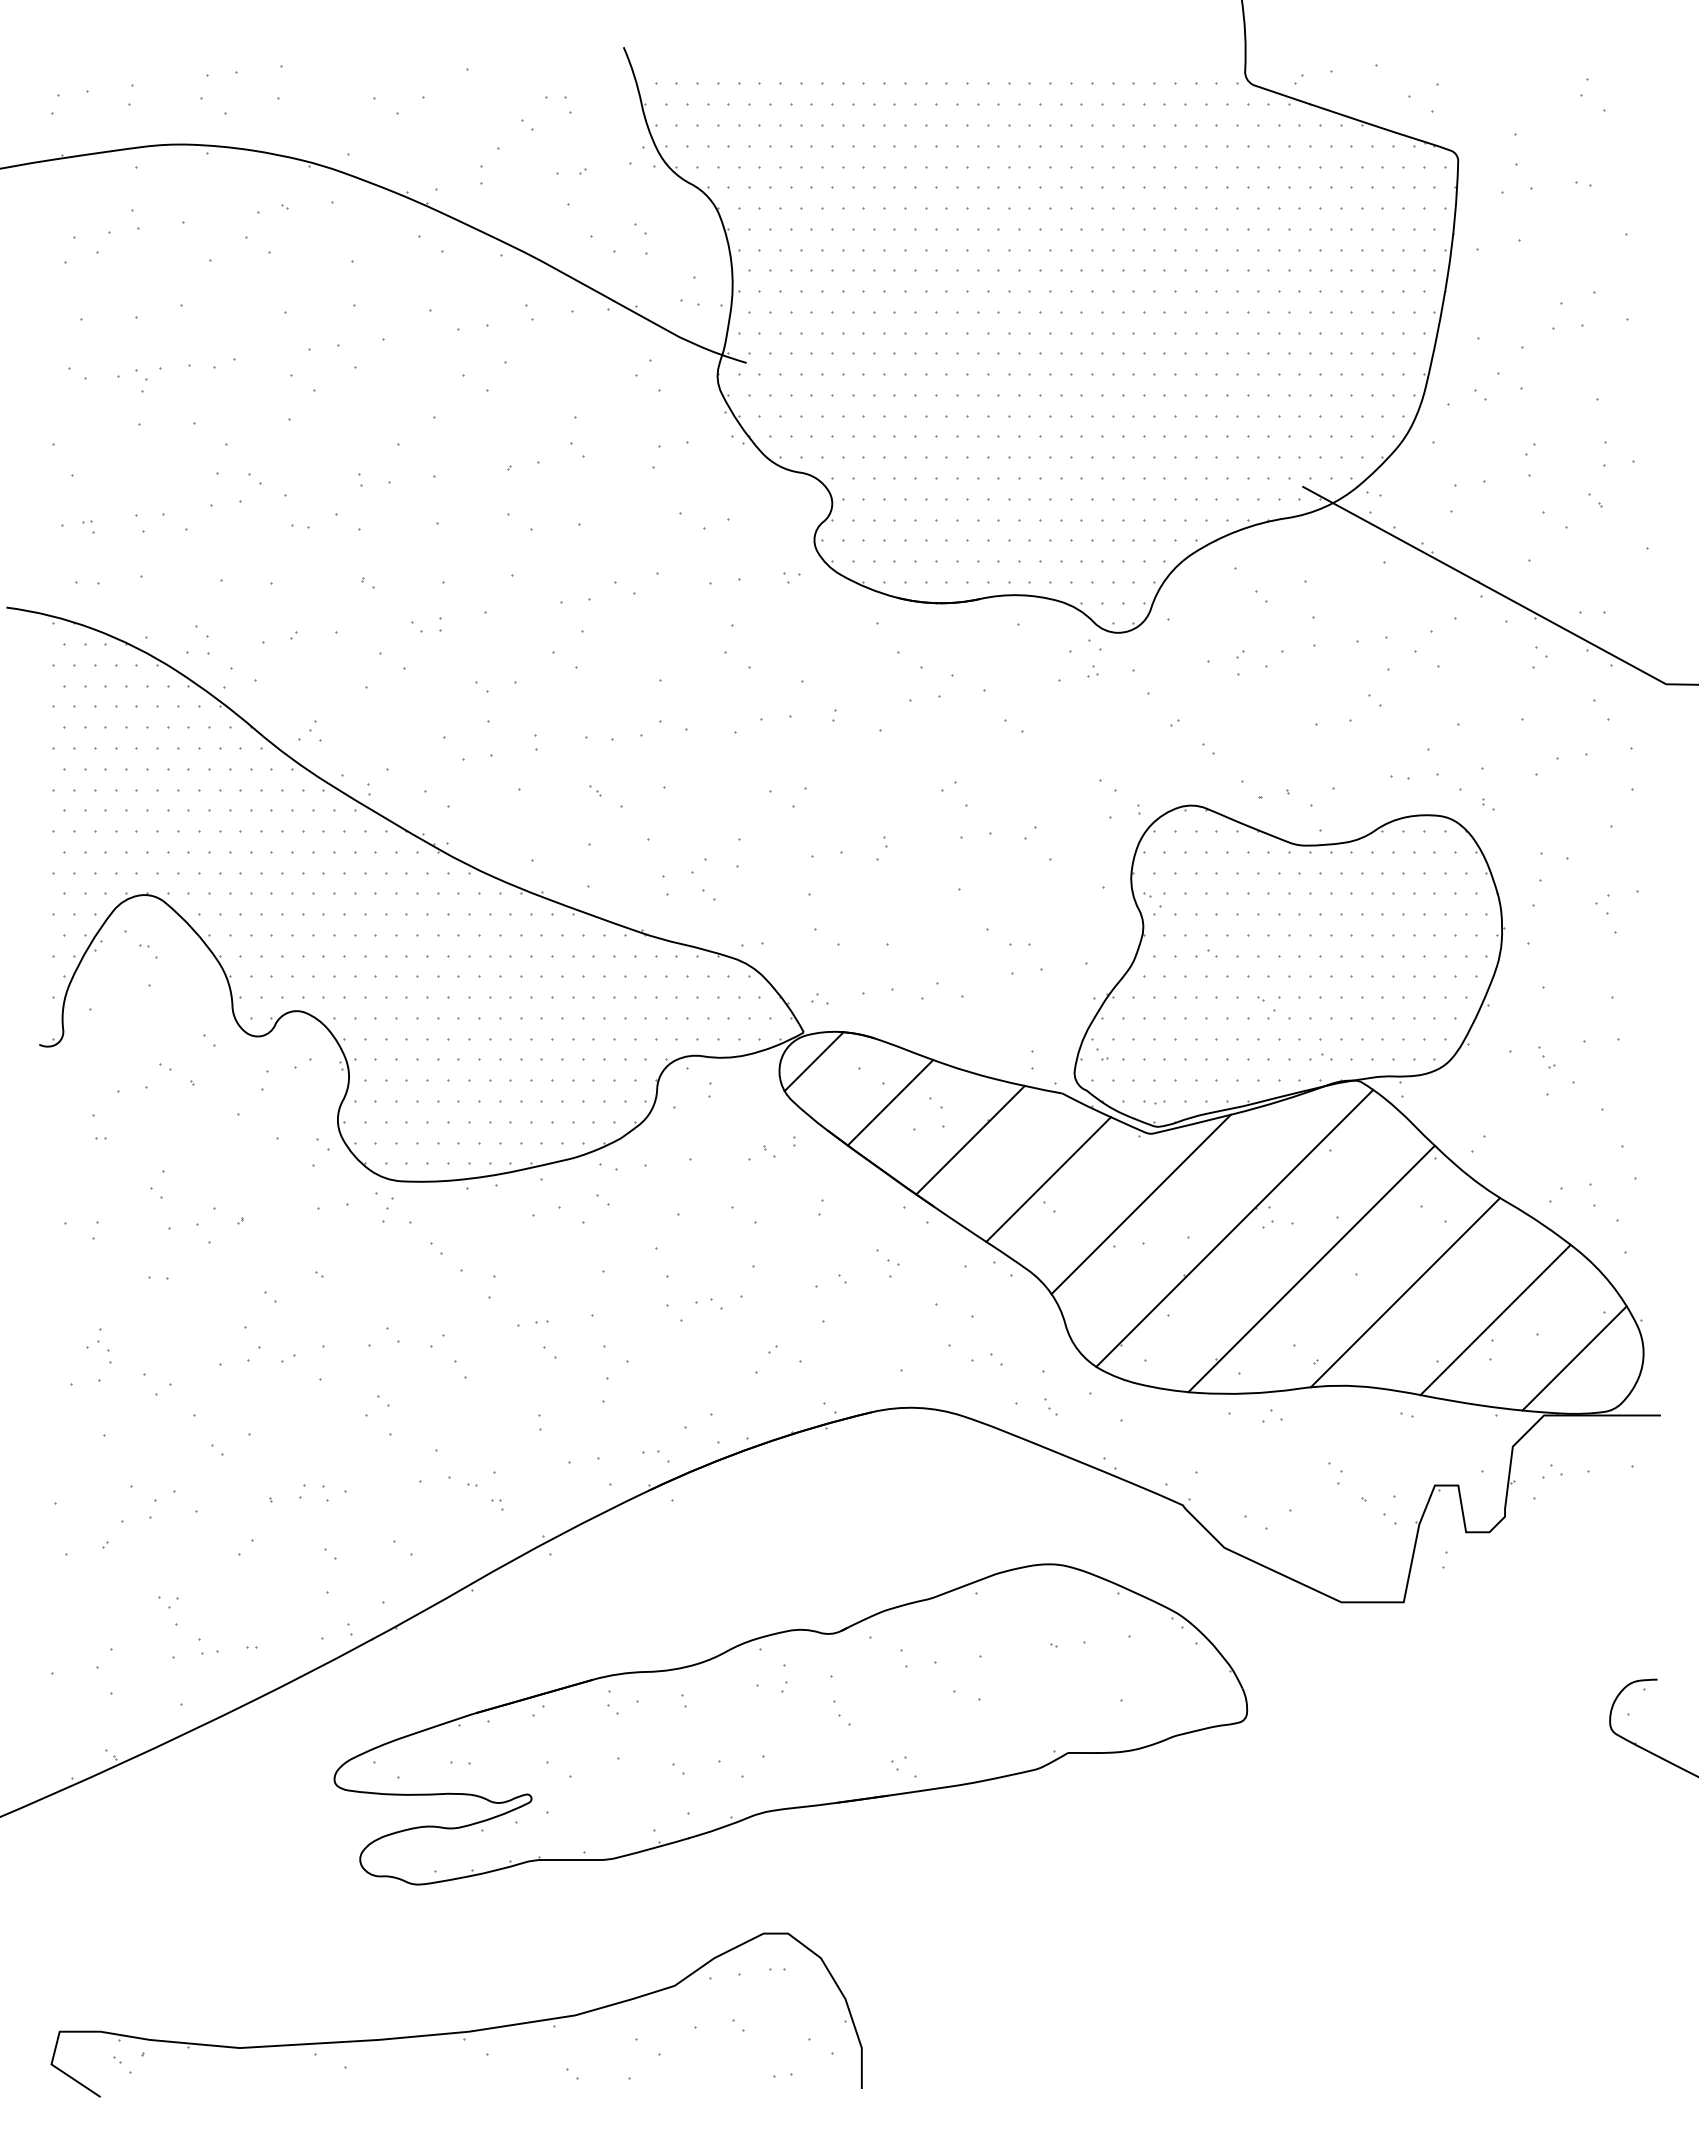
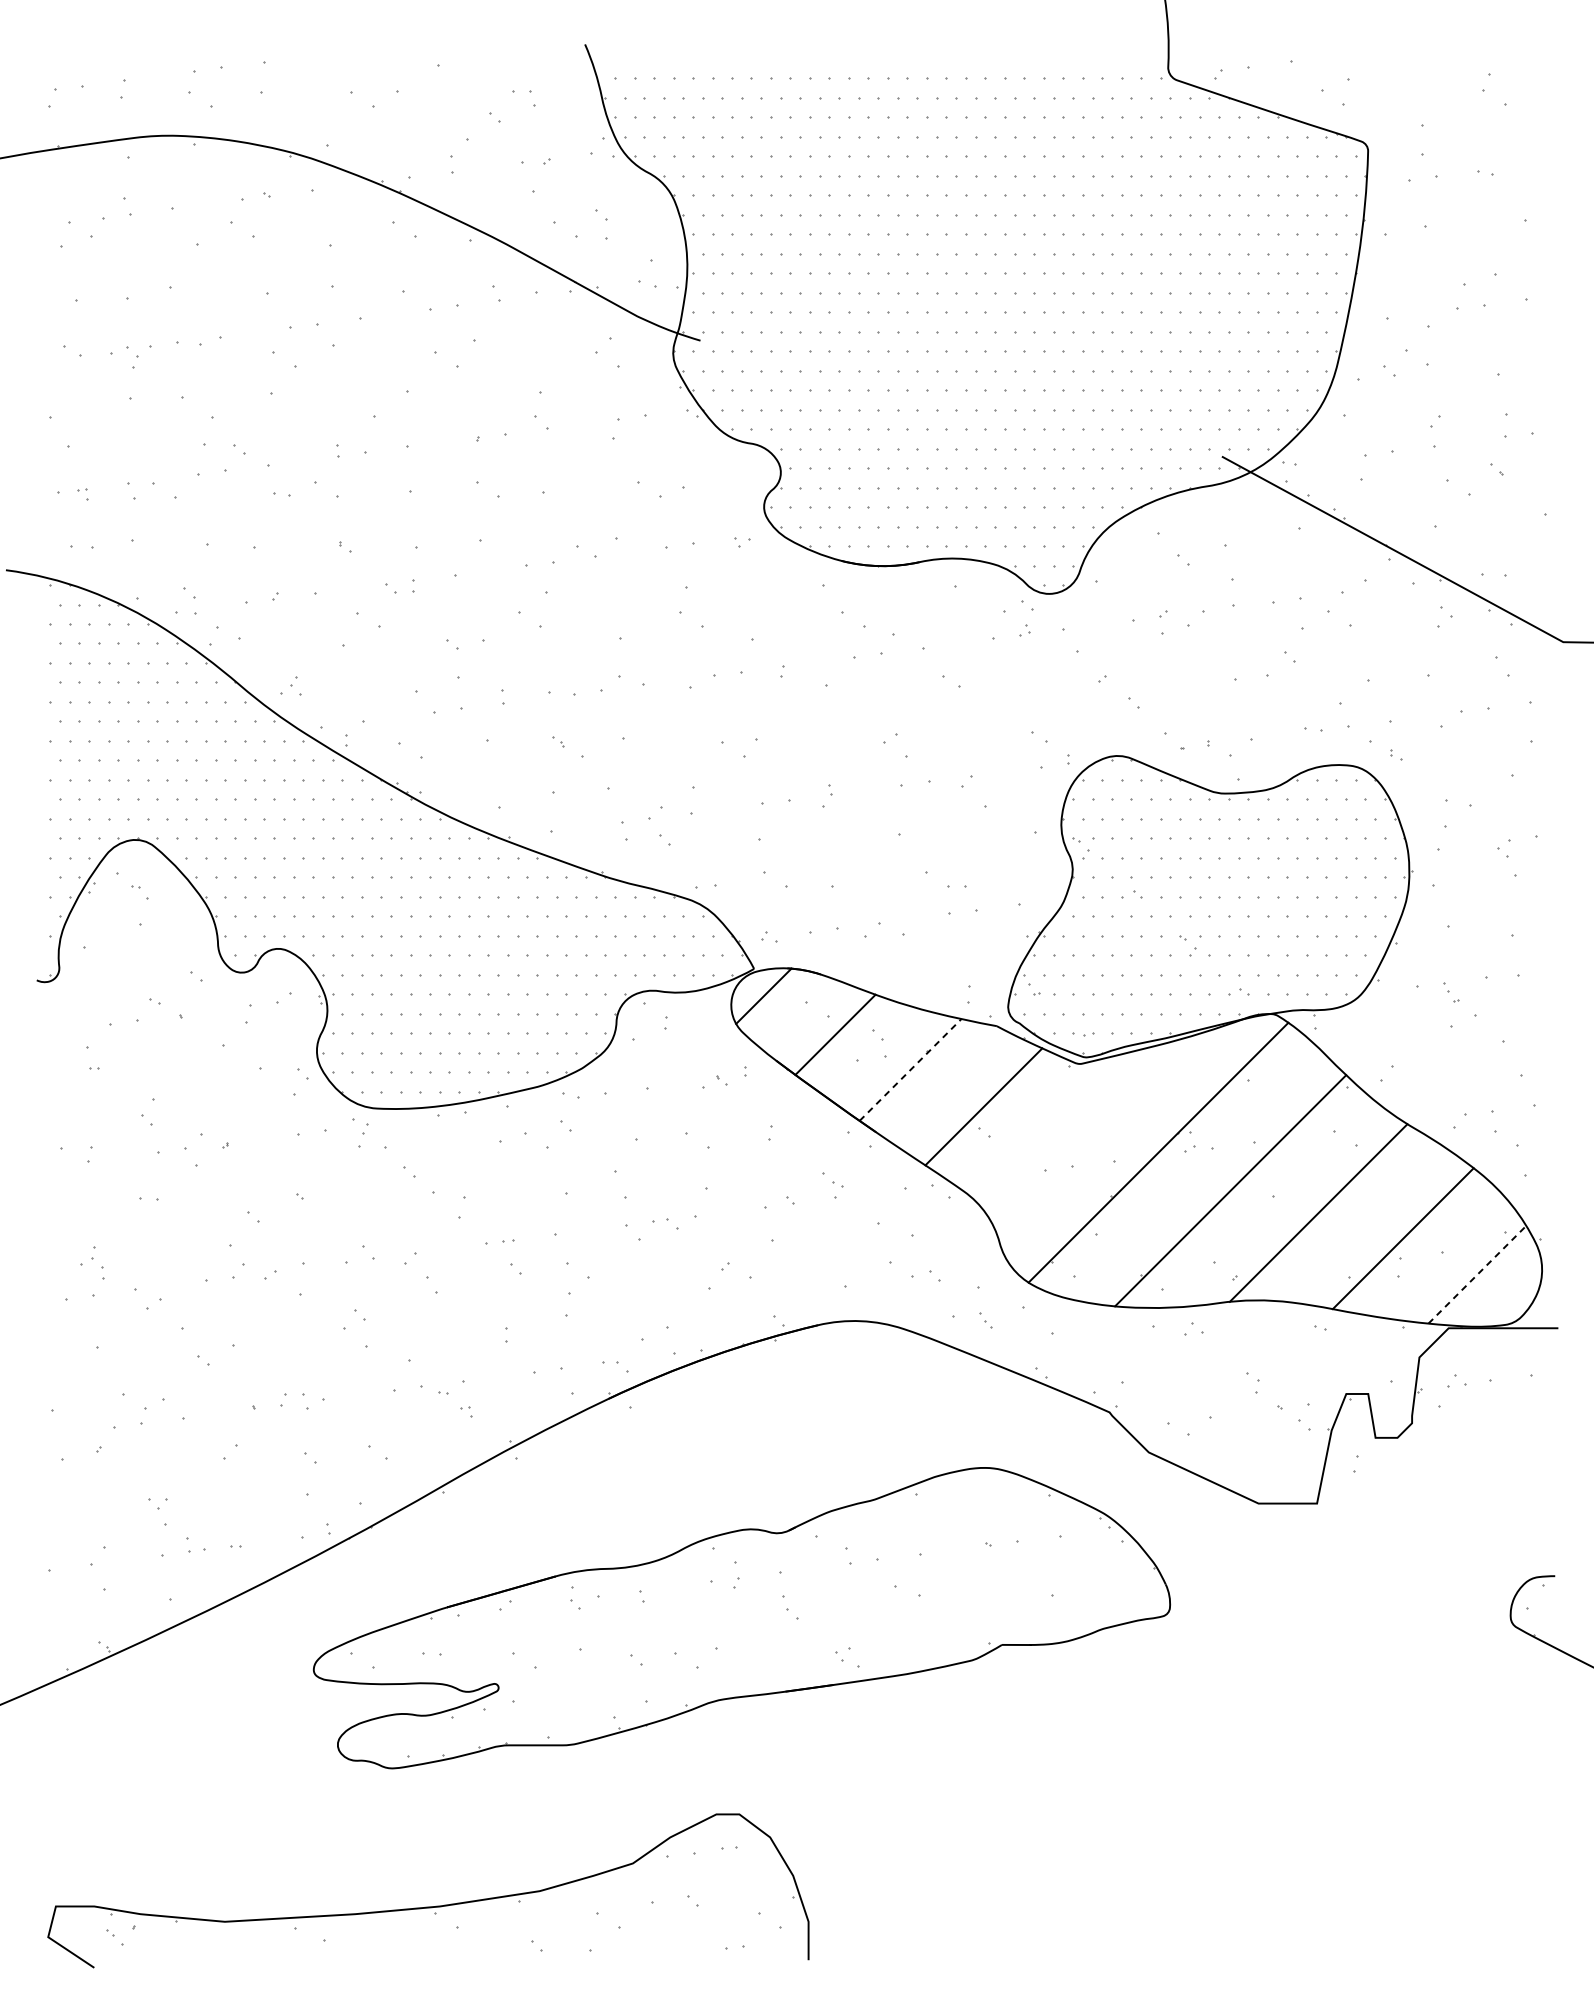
line: (970, 1140) -> (910, 1070), solid -> dashed
line: (1140, 1204) -> (1070, 1130), removed
line: (1574, 1358) -> (1477, 1274), solid -> dashed

